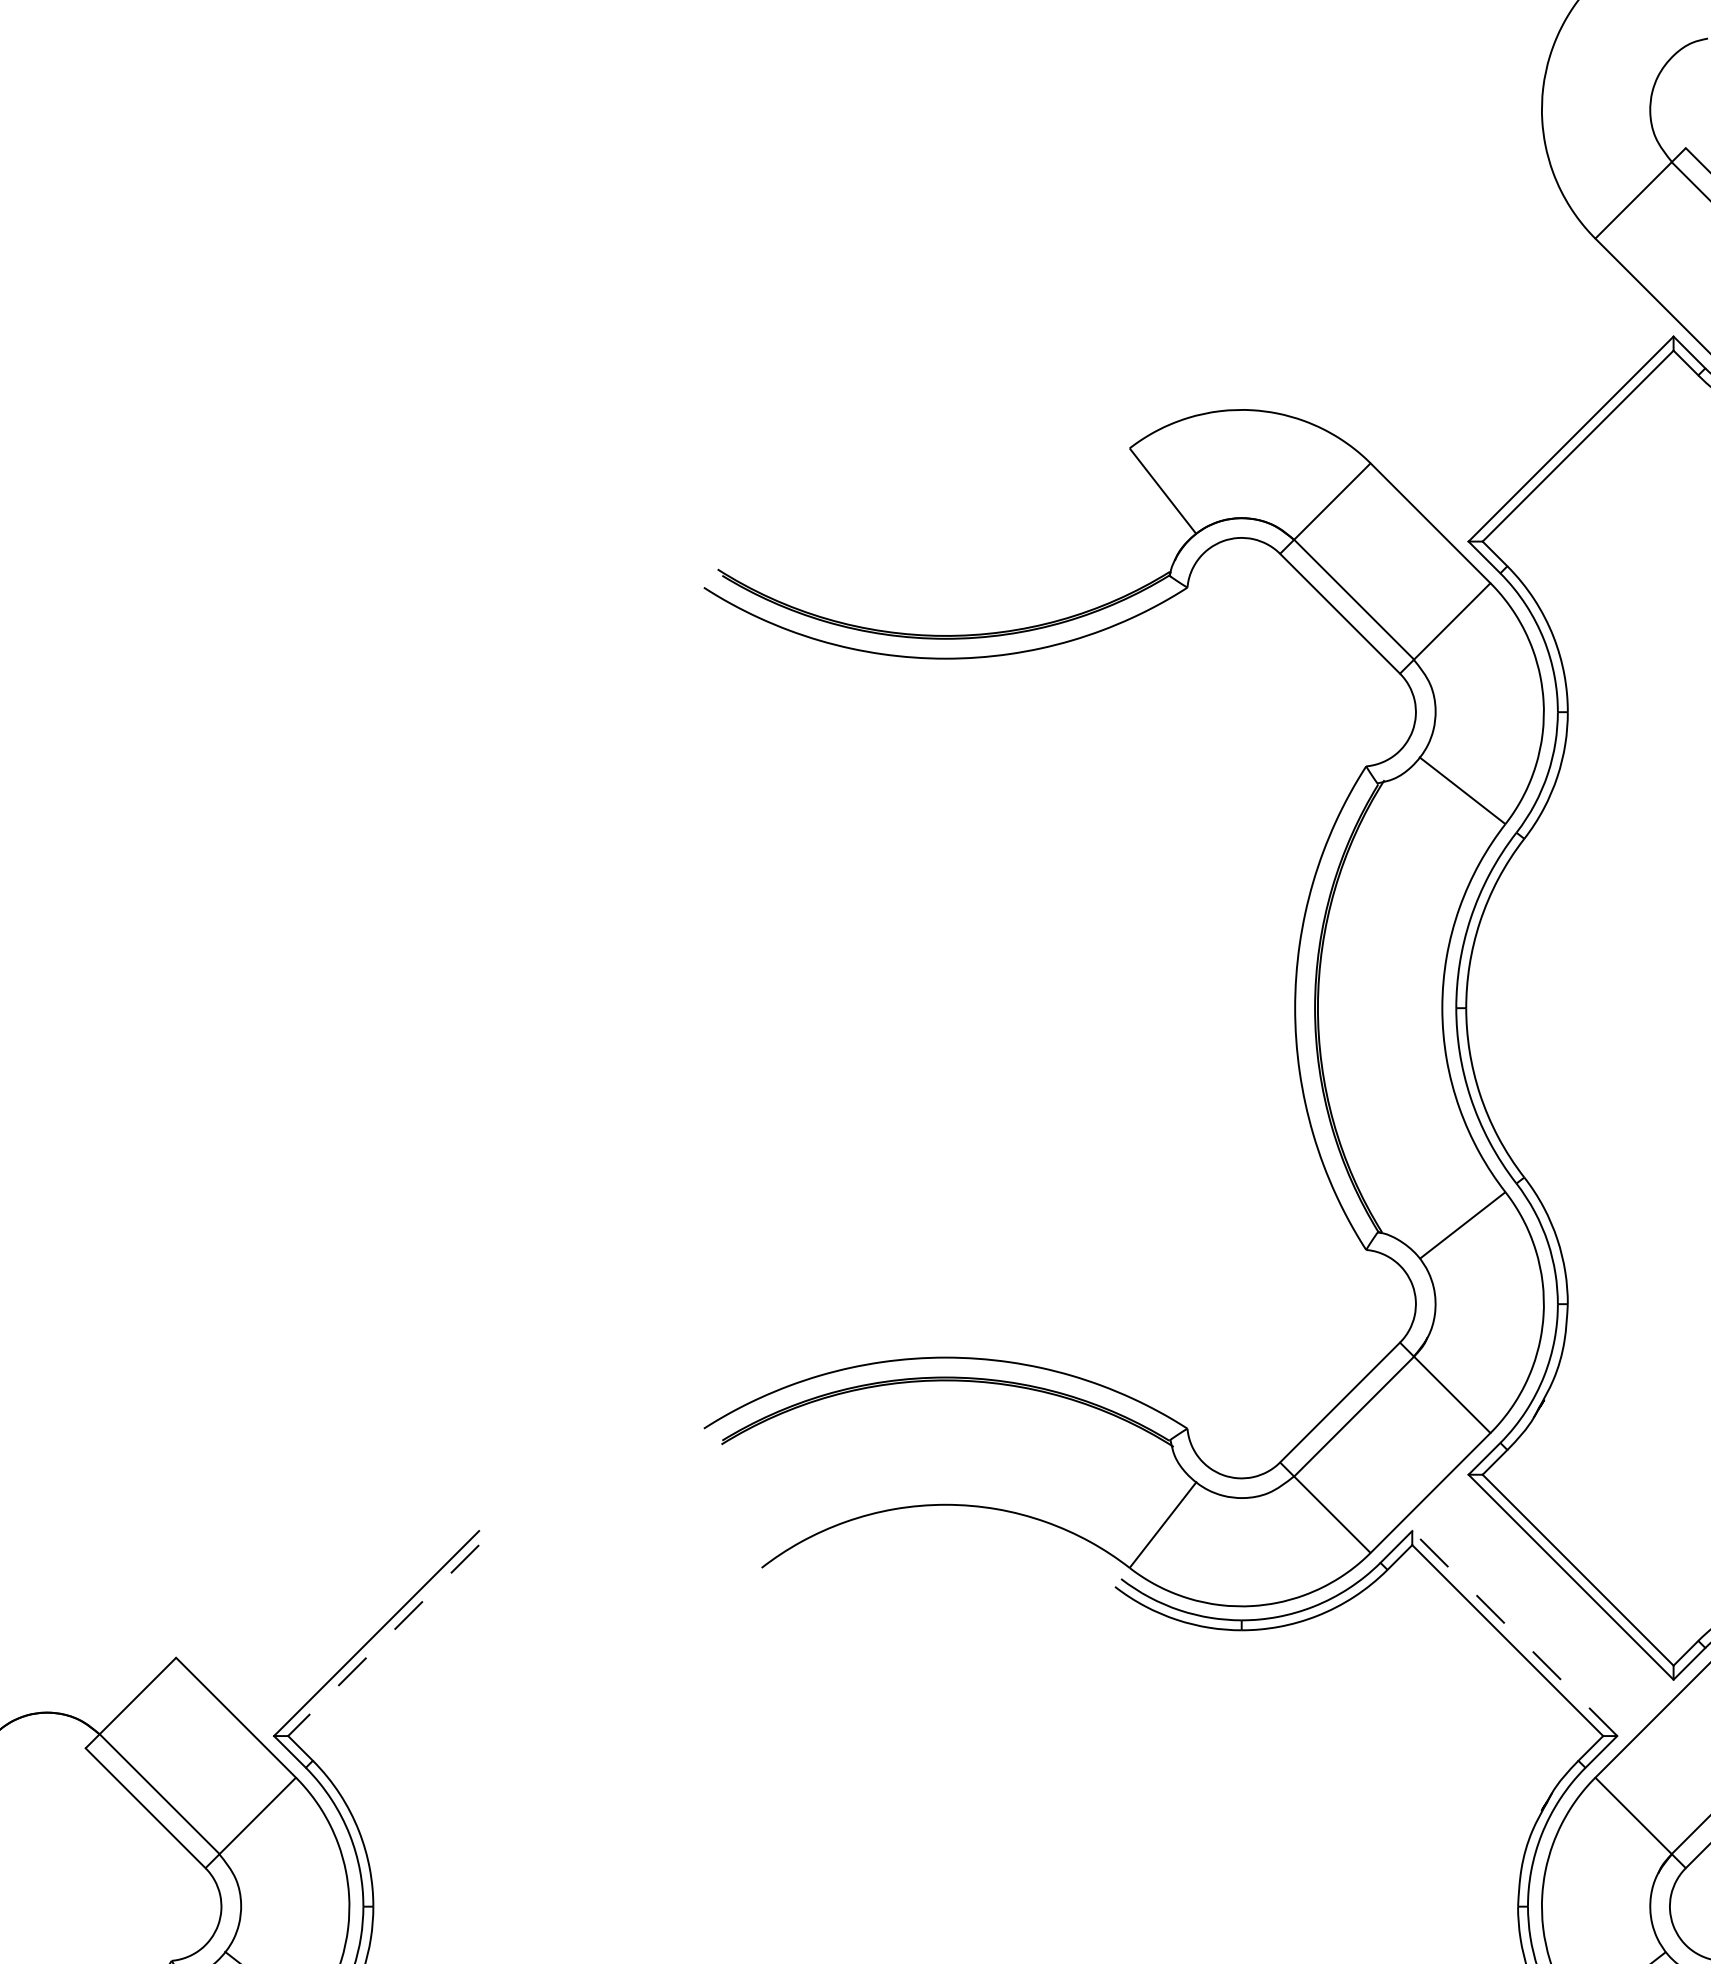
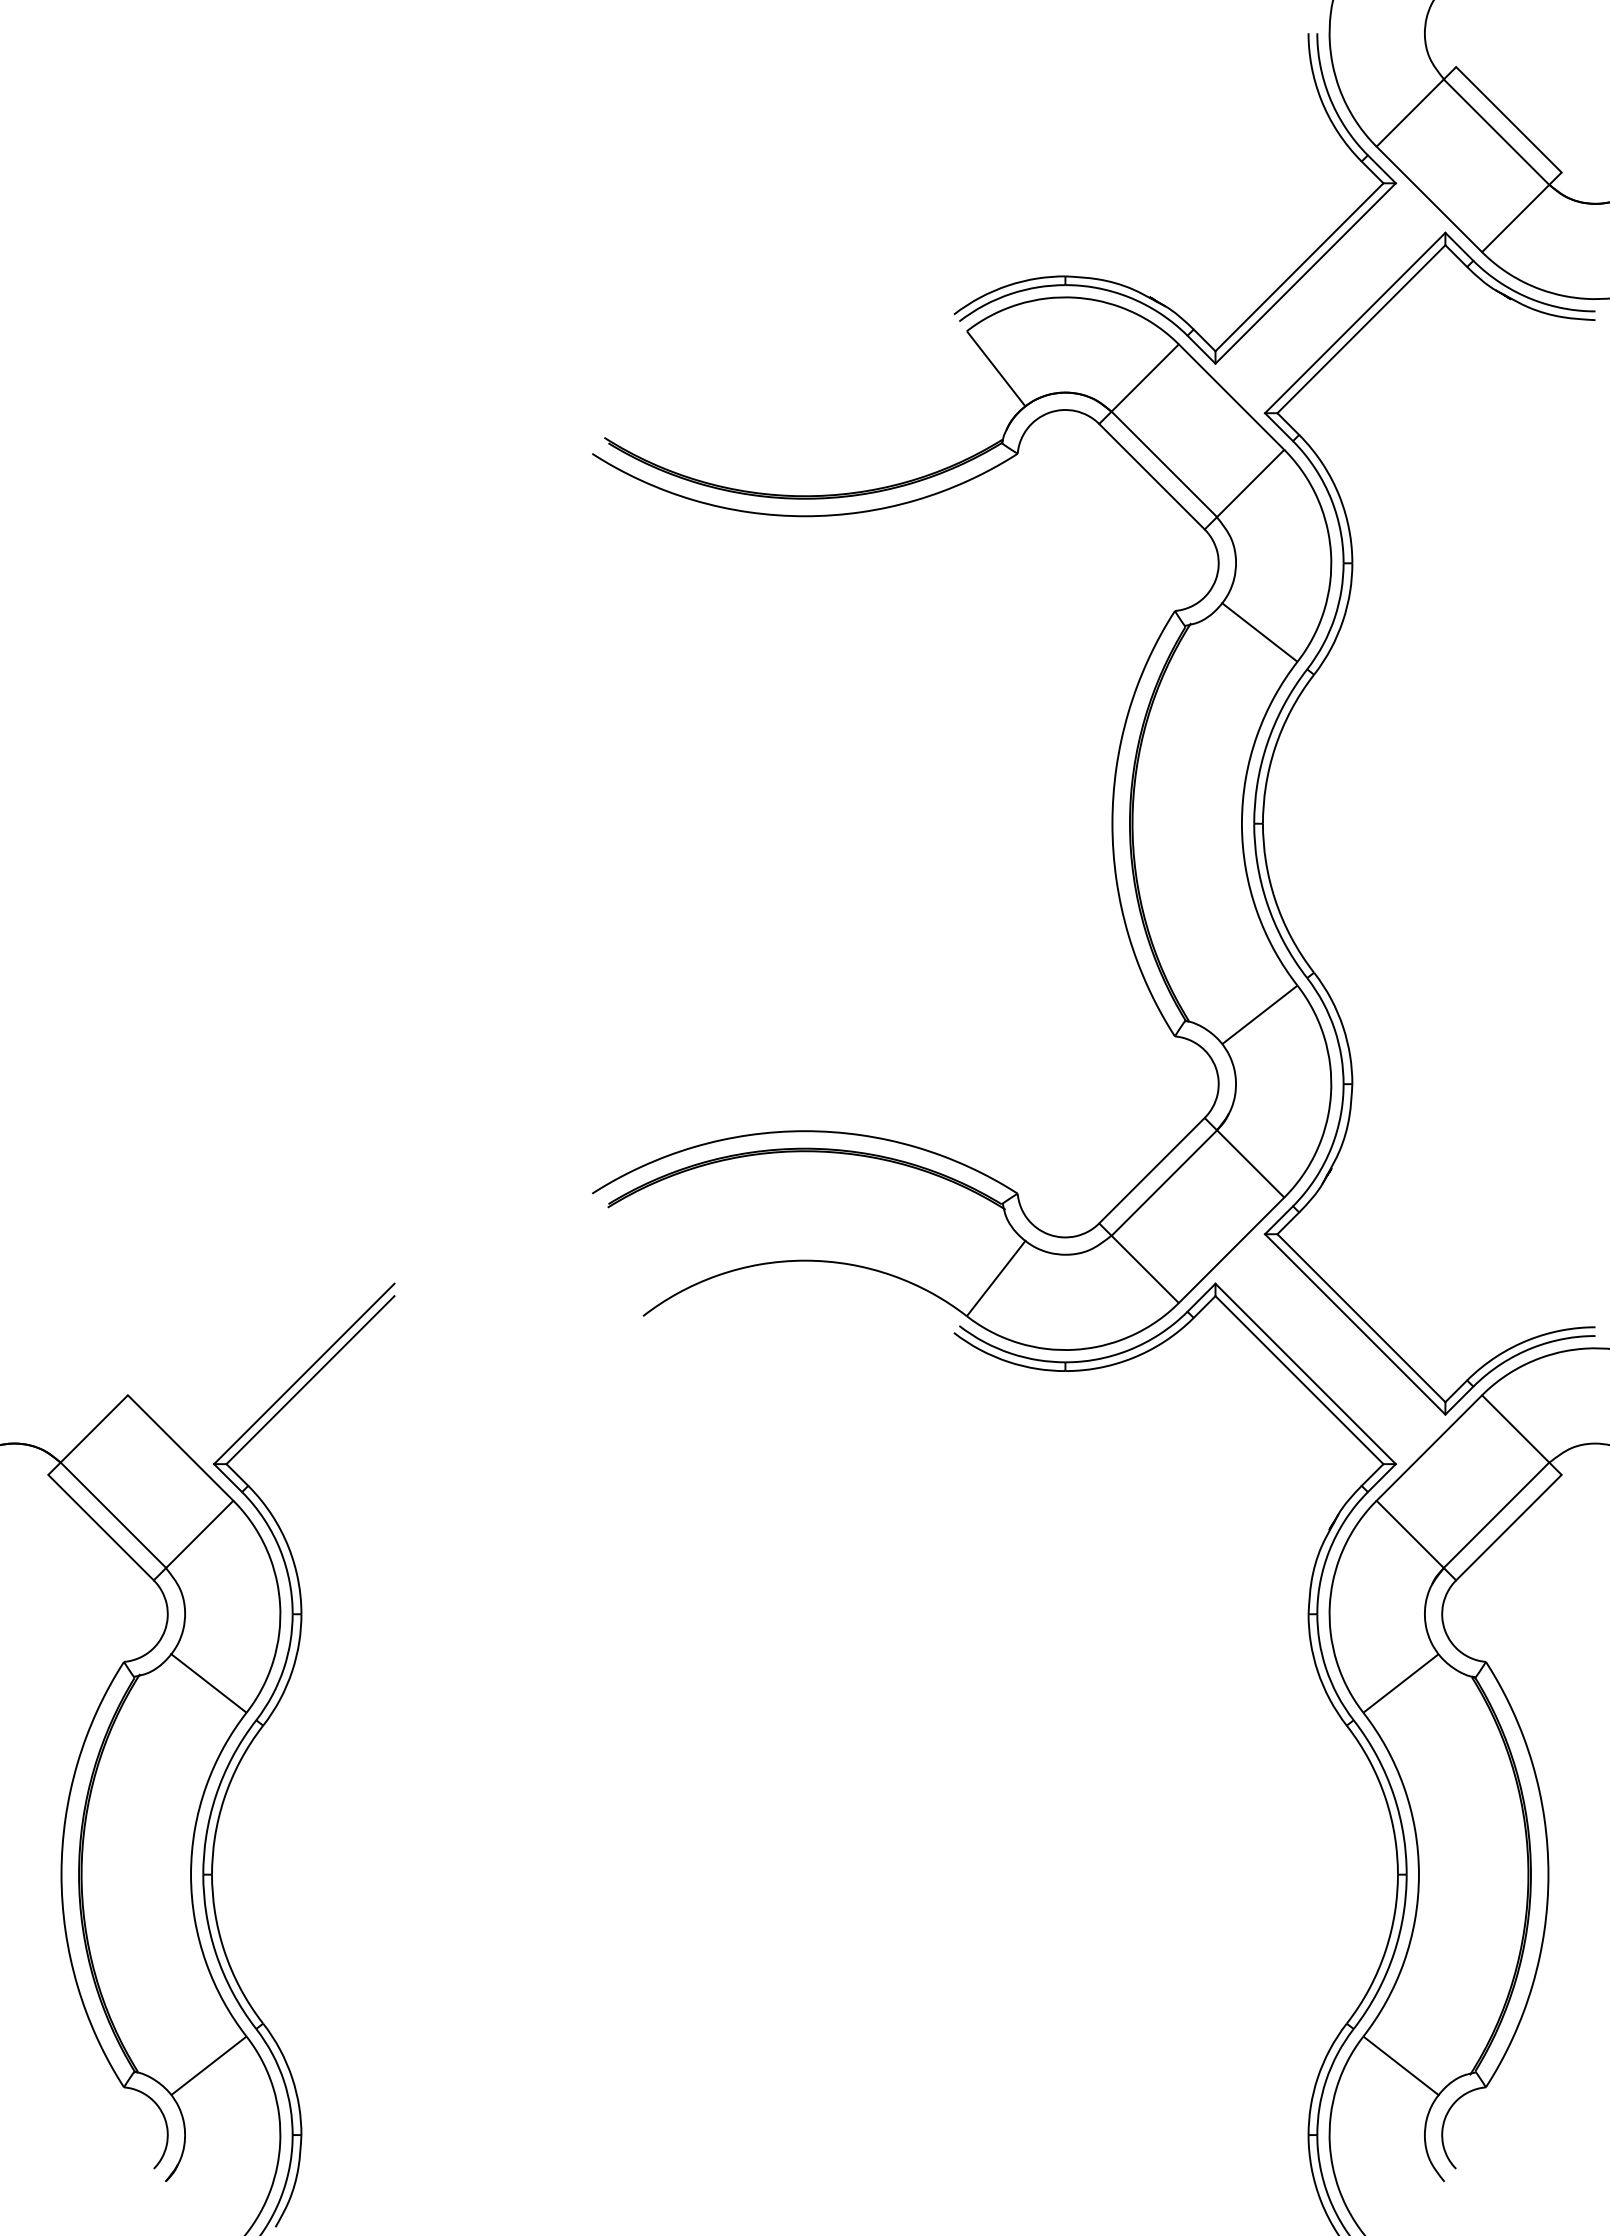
part: (1324, 402) -> (1138, 290), added
line: (1514, 1633) -> (1305, 1373), dashed -> solid
line: (383, 1640) -> (310, 1380), dashed -> solid

